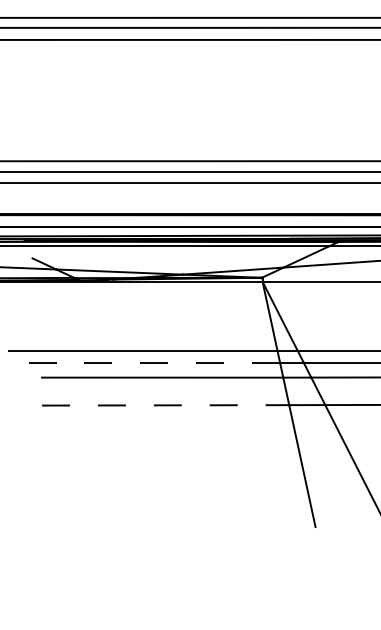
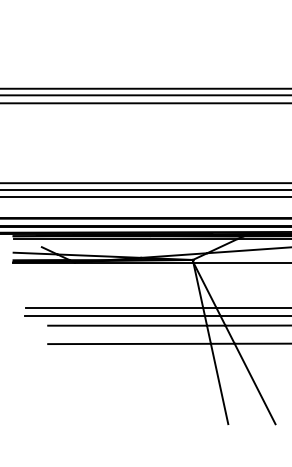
line: (144, 362) -> (115, 315), dashed -> solid
line: (167, 404) -> (130, 343), dashed -> solid

